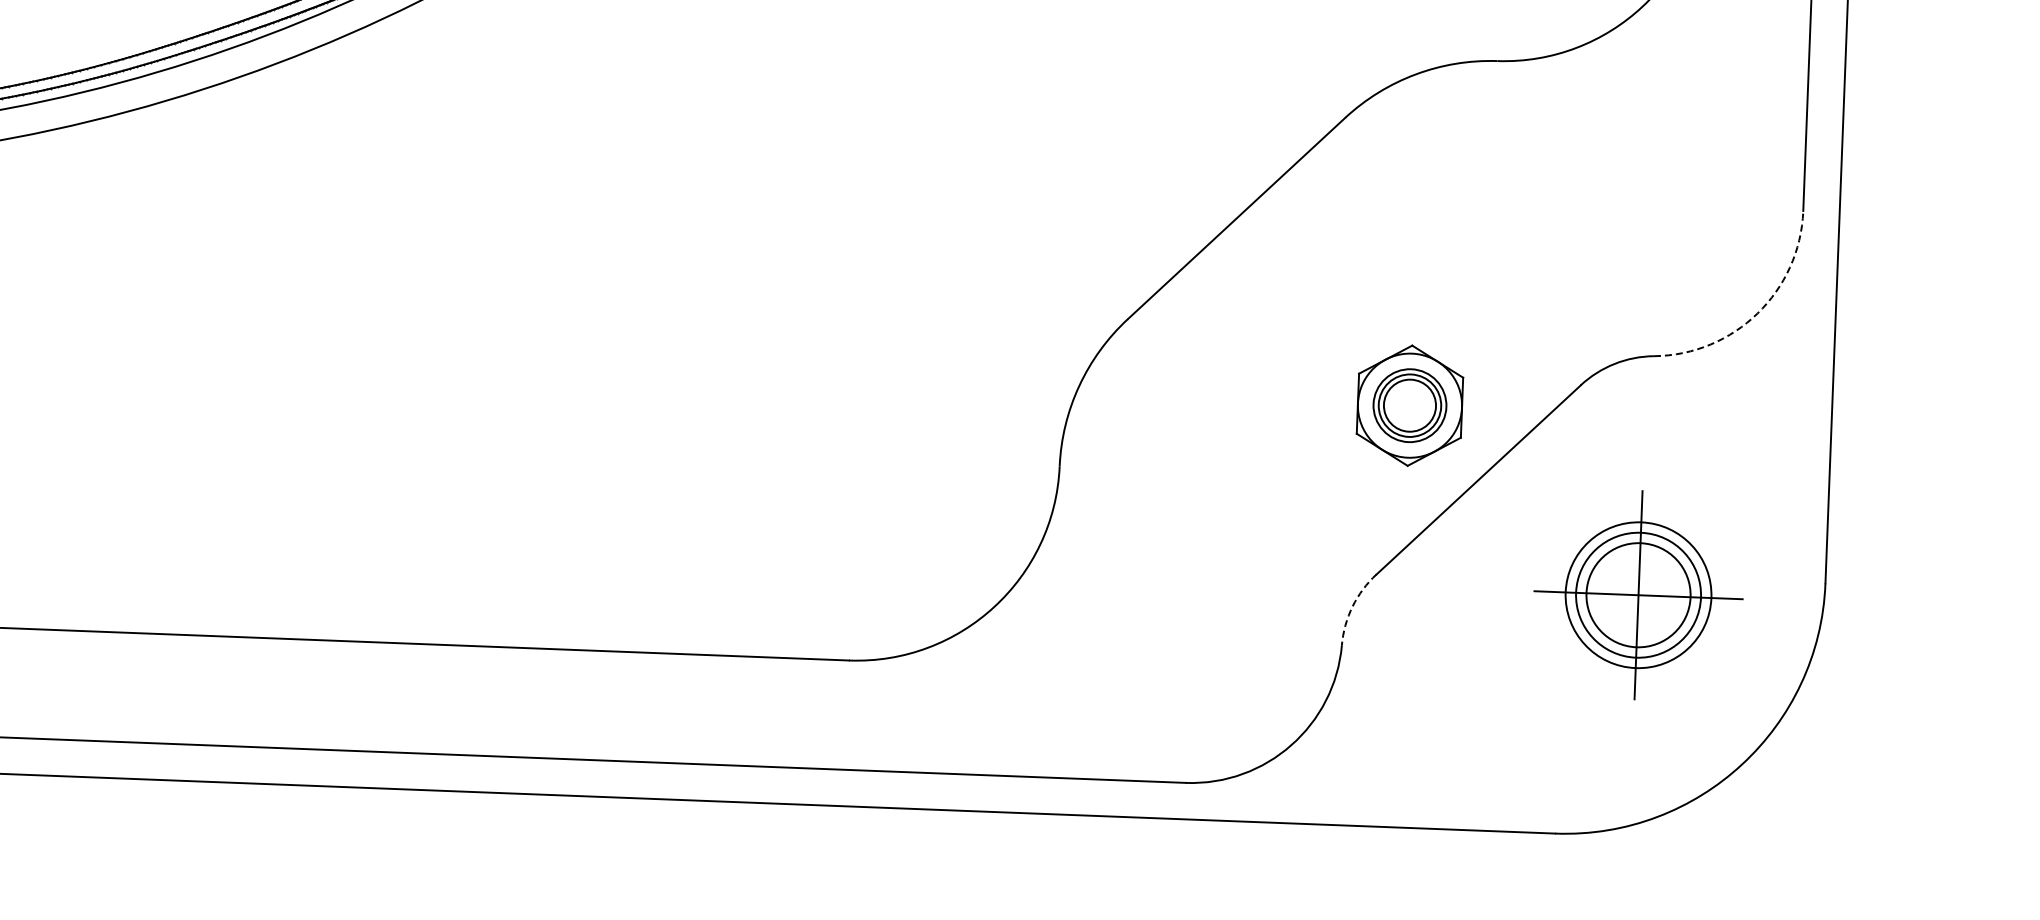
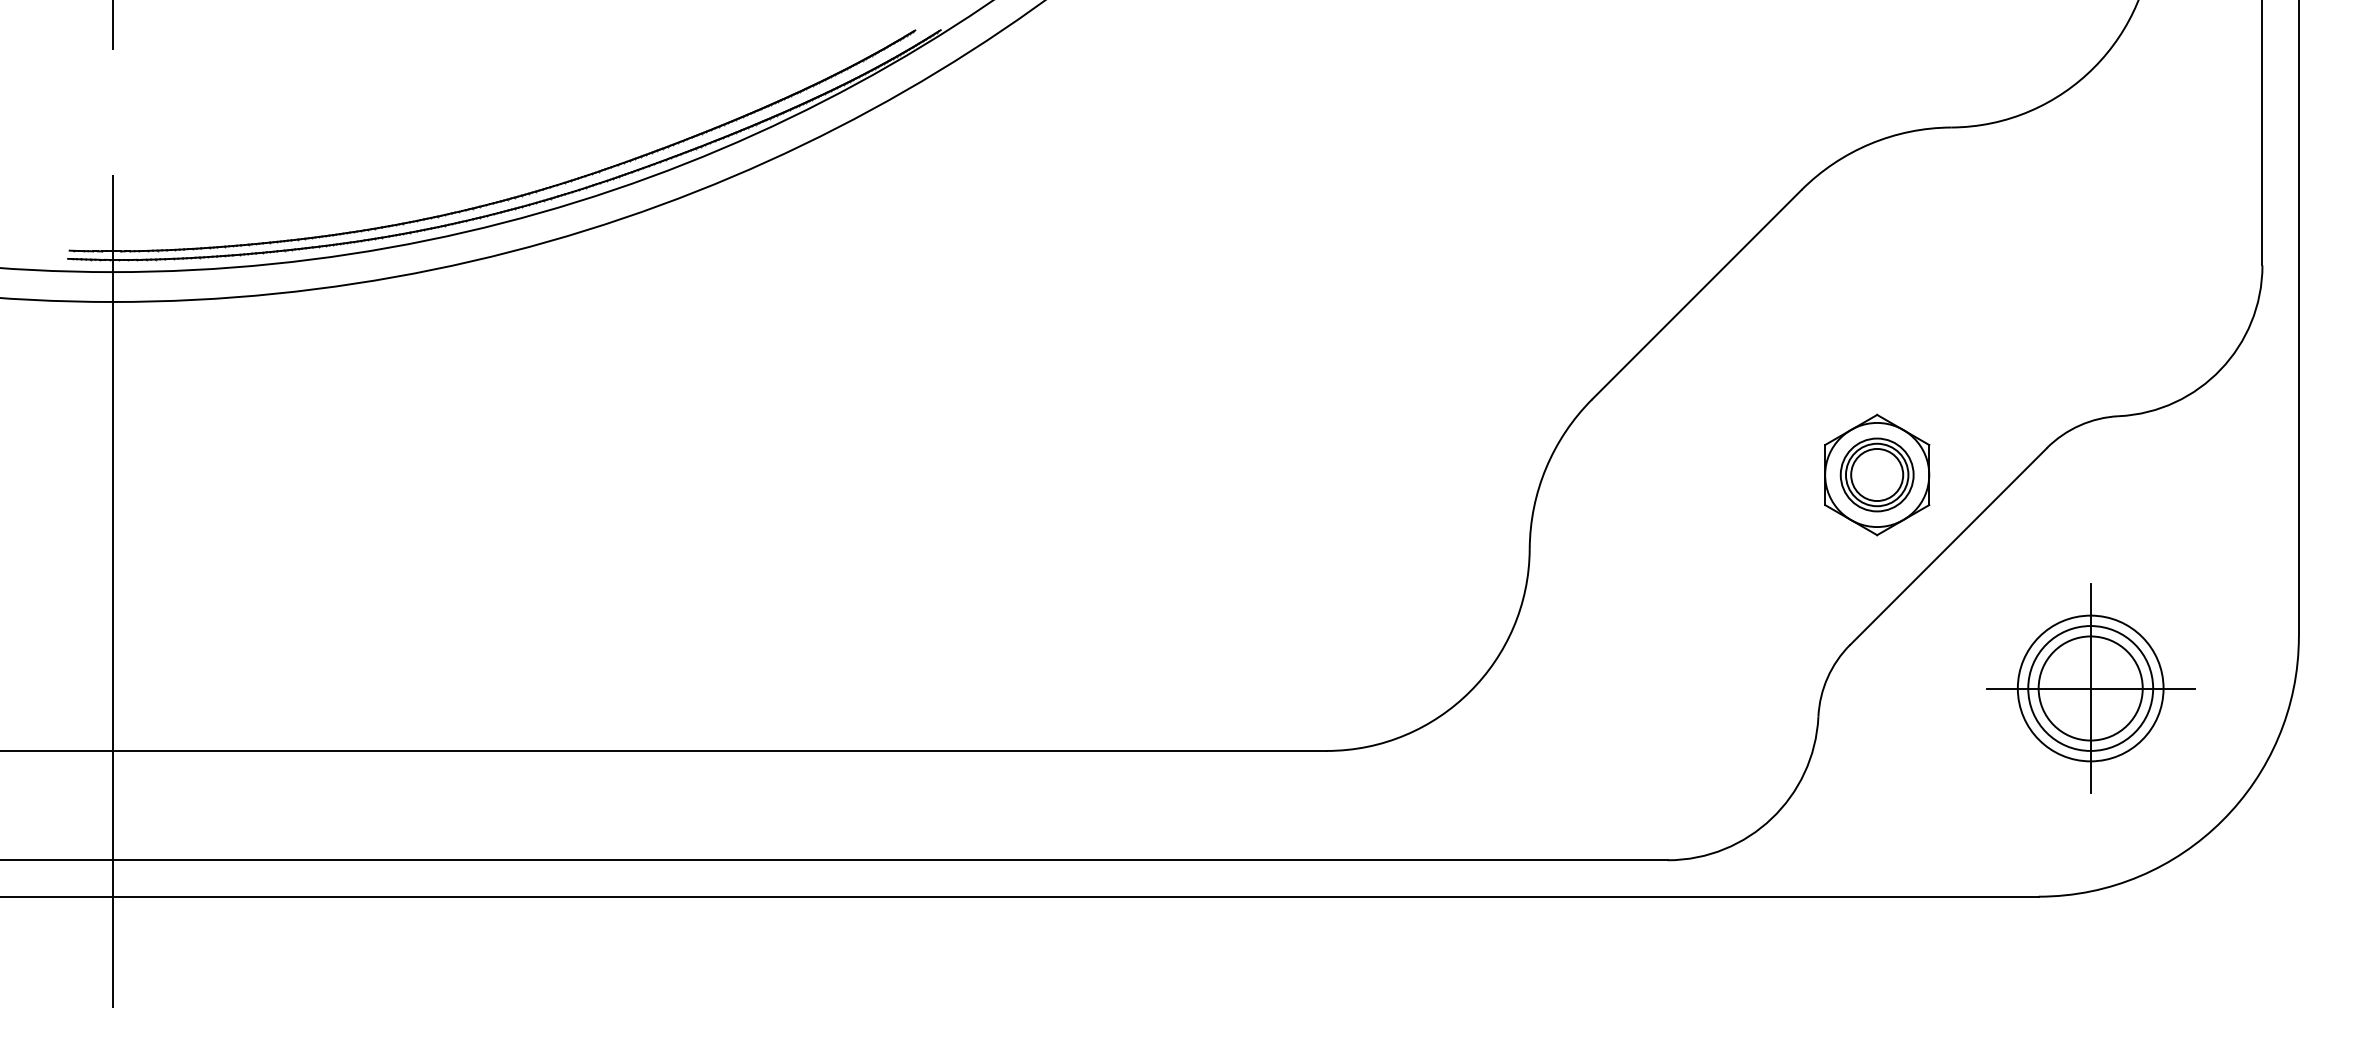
arc: (1757, 313) -> (2220, 369), dashed -> solid
part: (1638, 595) -> (2090, 688), moved
arc: (1352, 606) -> (1827, 677), dashed -> solid

